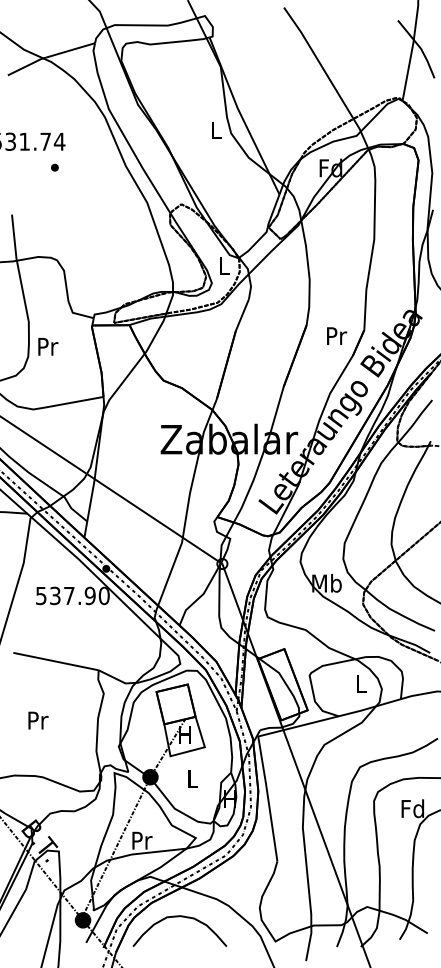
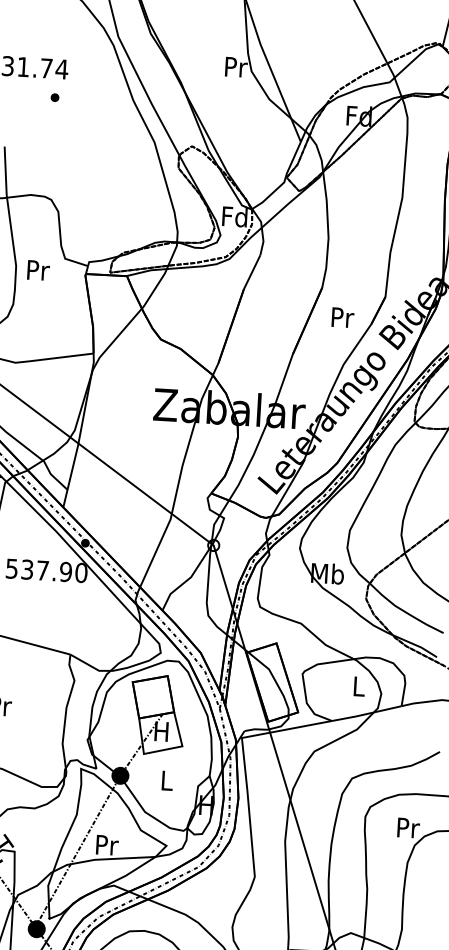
text: (217, 130) -> (236, 67), L -> Pr
text: (223, 265) -> (234, 216), L -> Fd
text: (337, 335) -> (343, 317), moved
text: (48, 346) -> (38, 270), moved
text: (412, 808) -> (407, 827), Fd -> Pr

